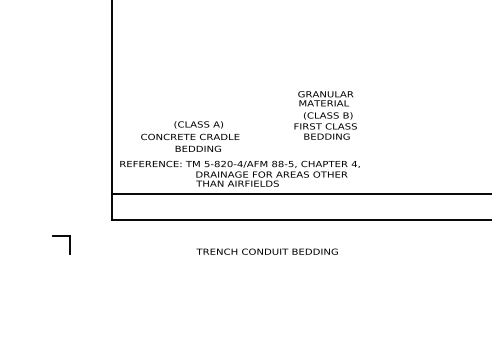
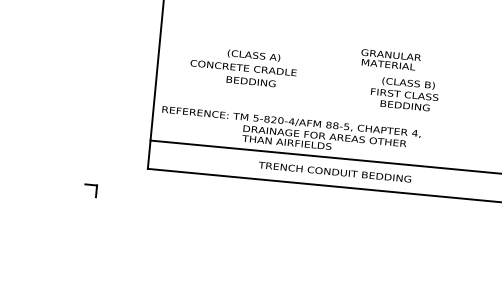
text: (325, 125) -> (404, 93), moved
text: (190, 136) -> (243, 67), moved
part: (61, 244) -> (90, 190), size x0.62
text: (266, 251) -> (334, 171), moved

